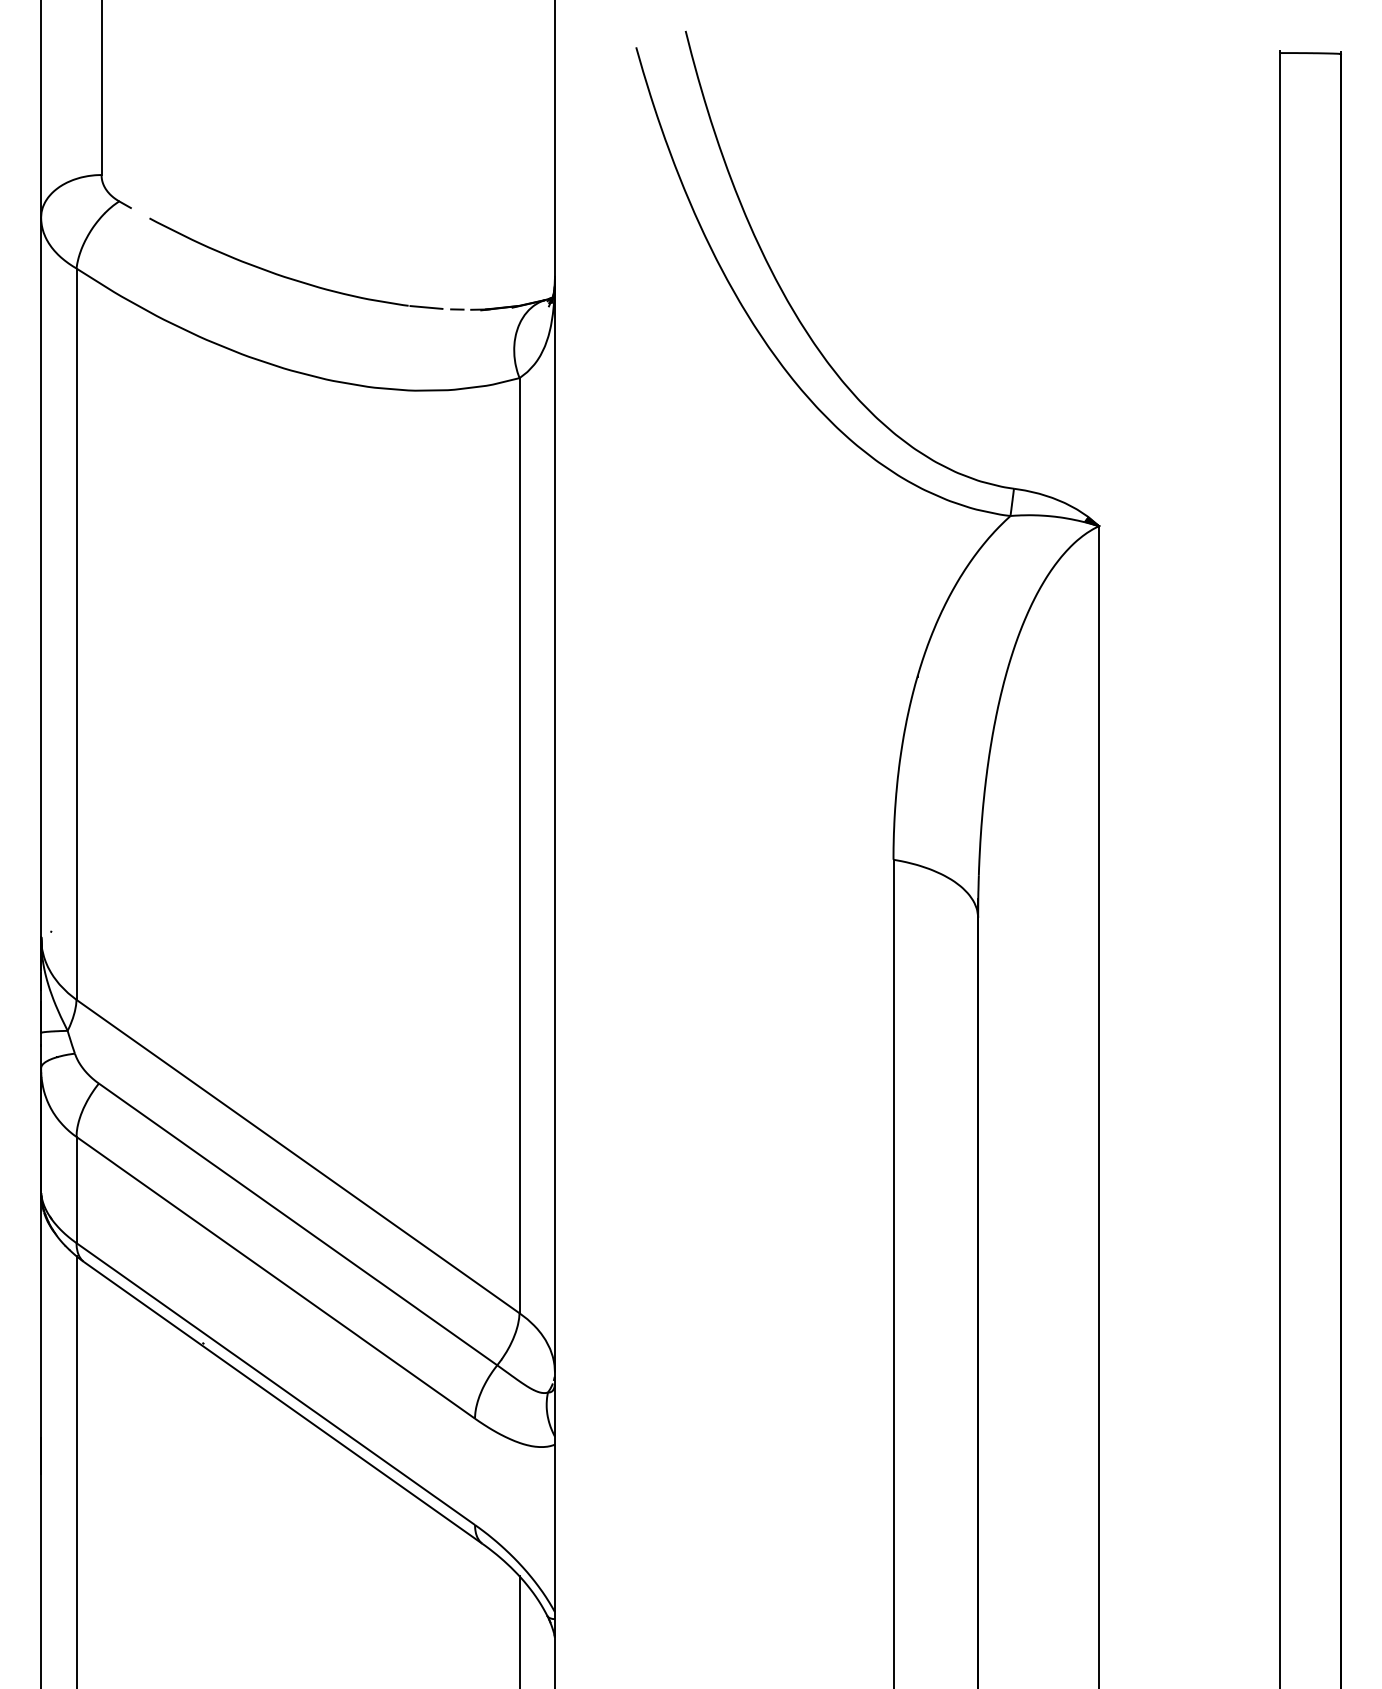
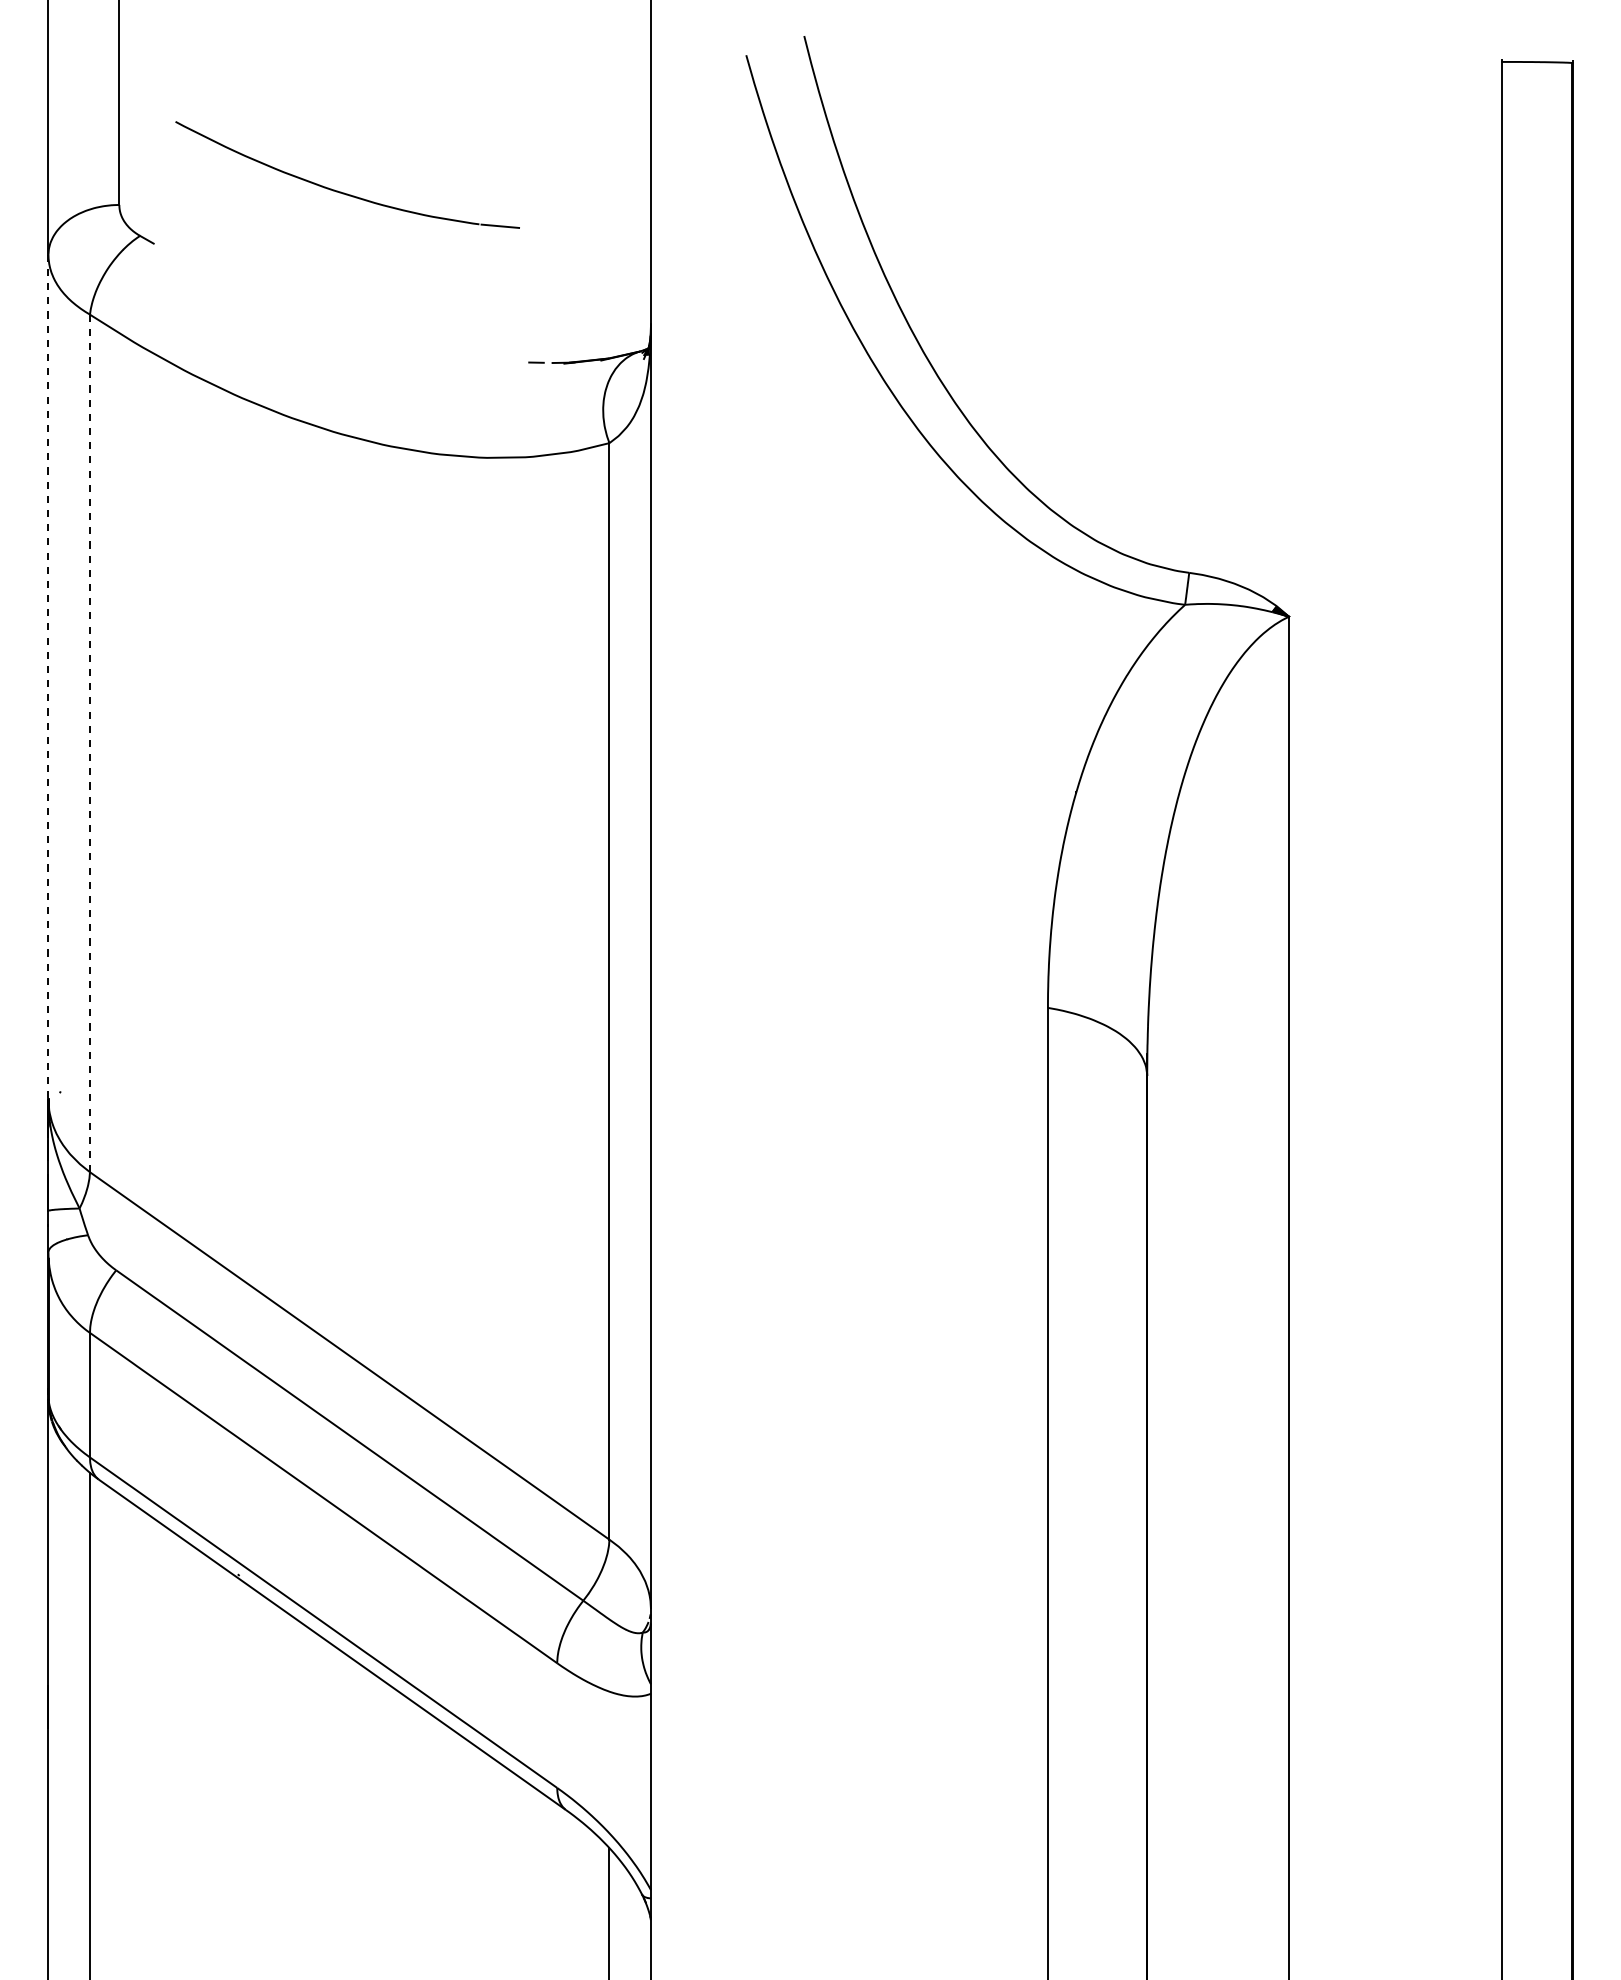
part: (291, 277) -> (341, 191), moved
line: (41, 578) -> (48, 677), solid -> dashed
line: (76, 634) -> (90, 743), solid -> dashed

